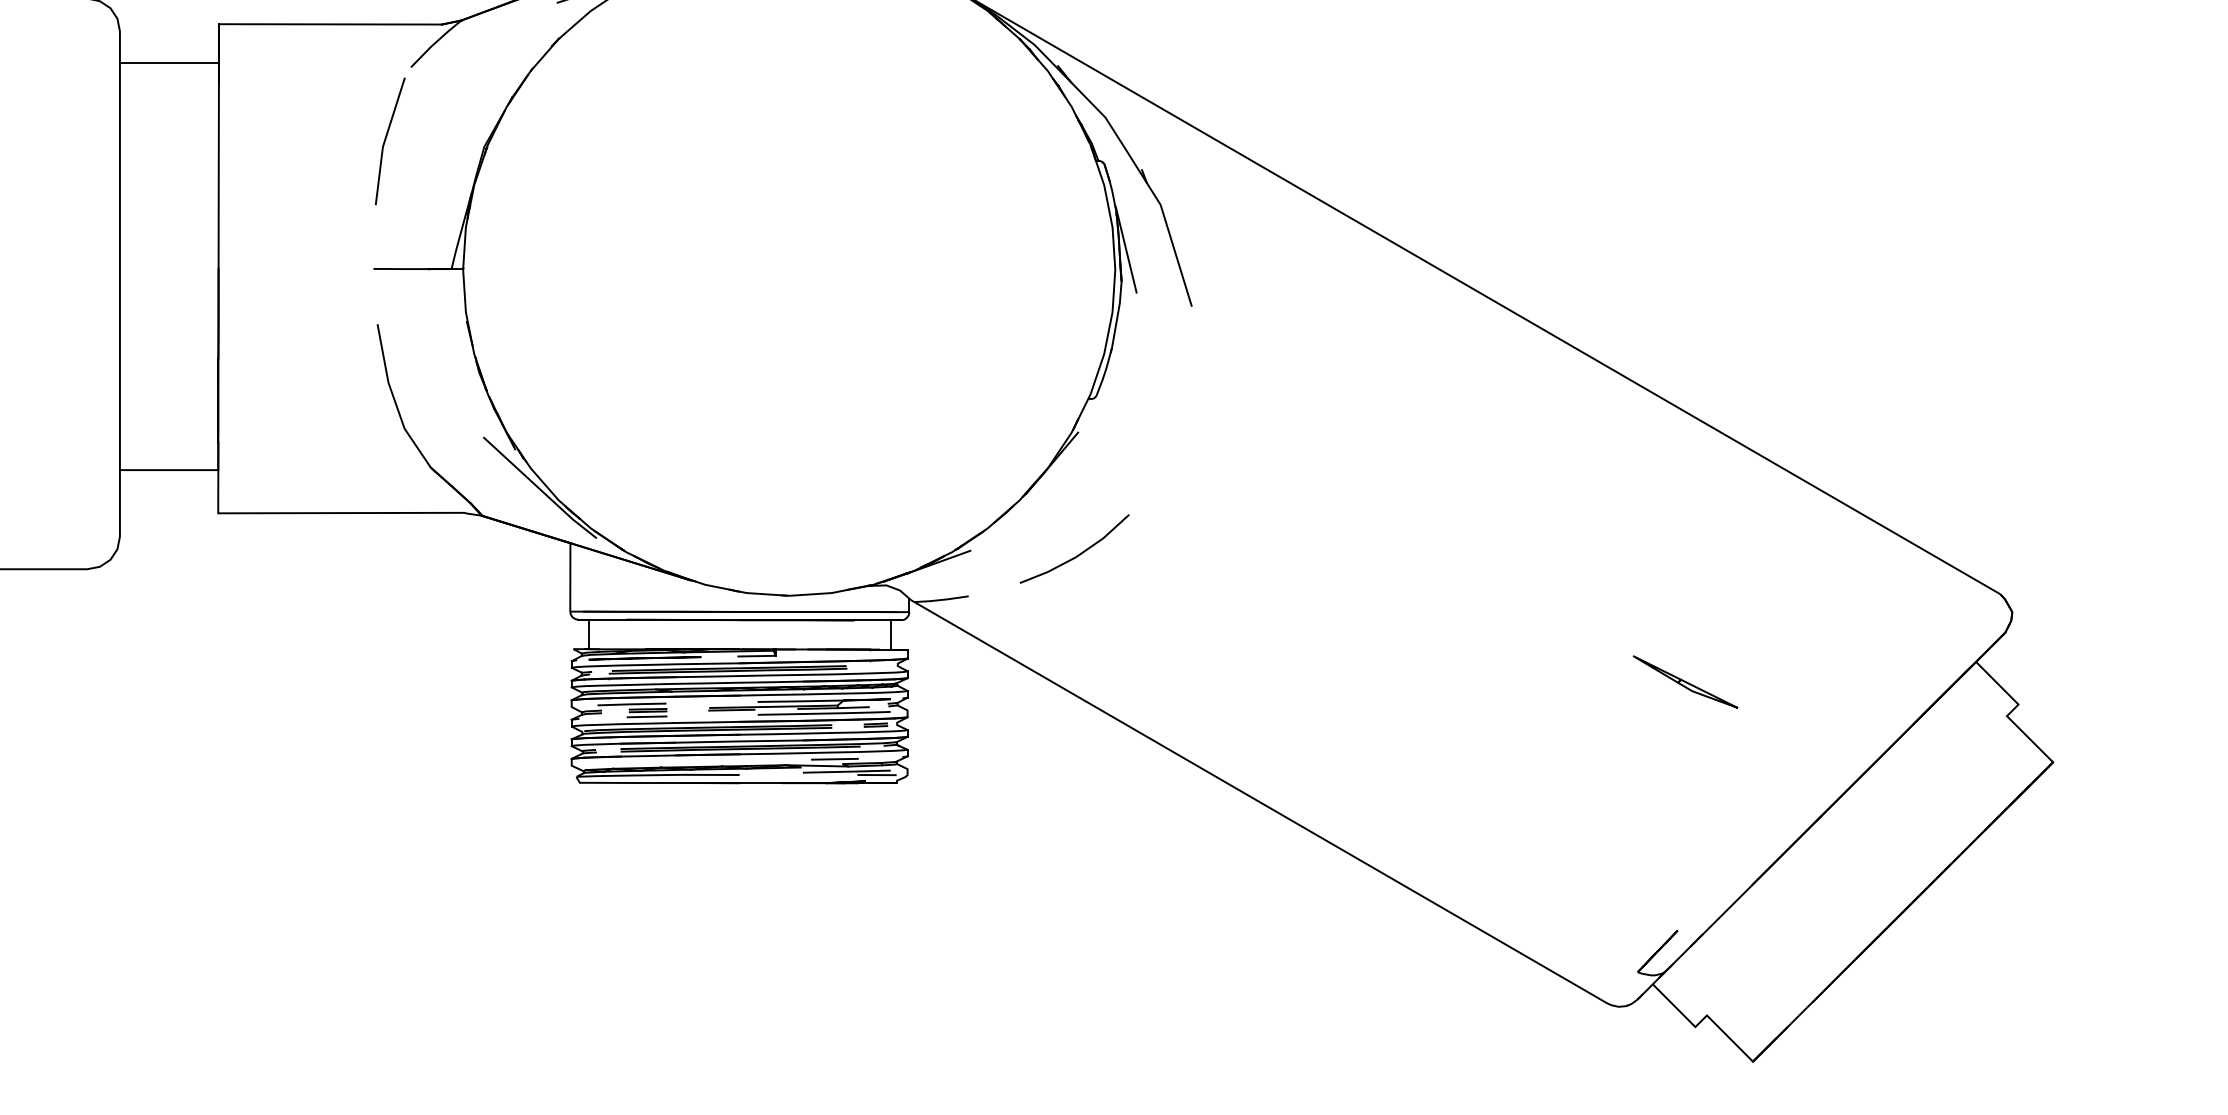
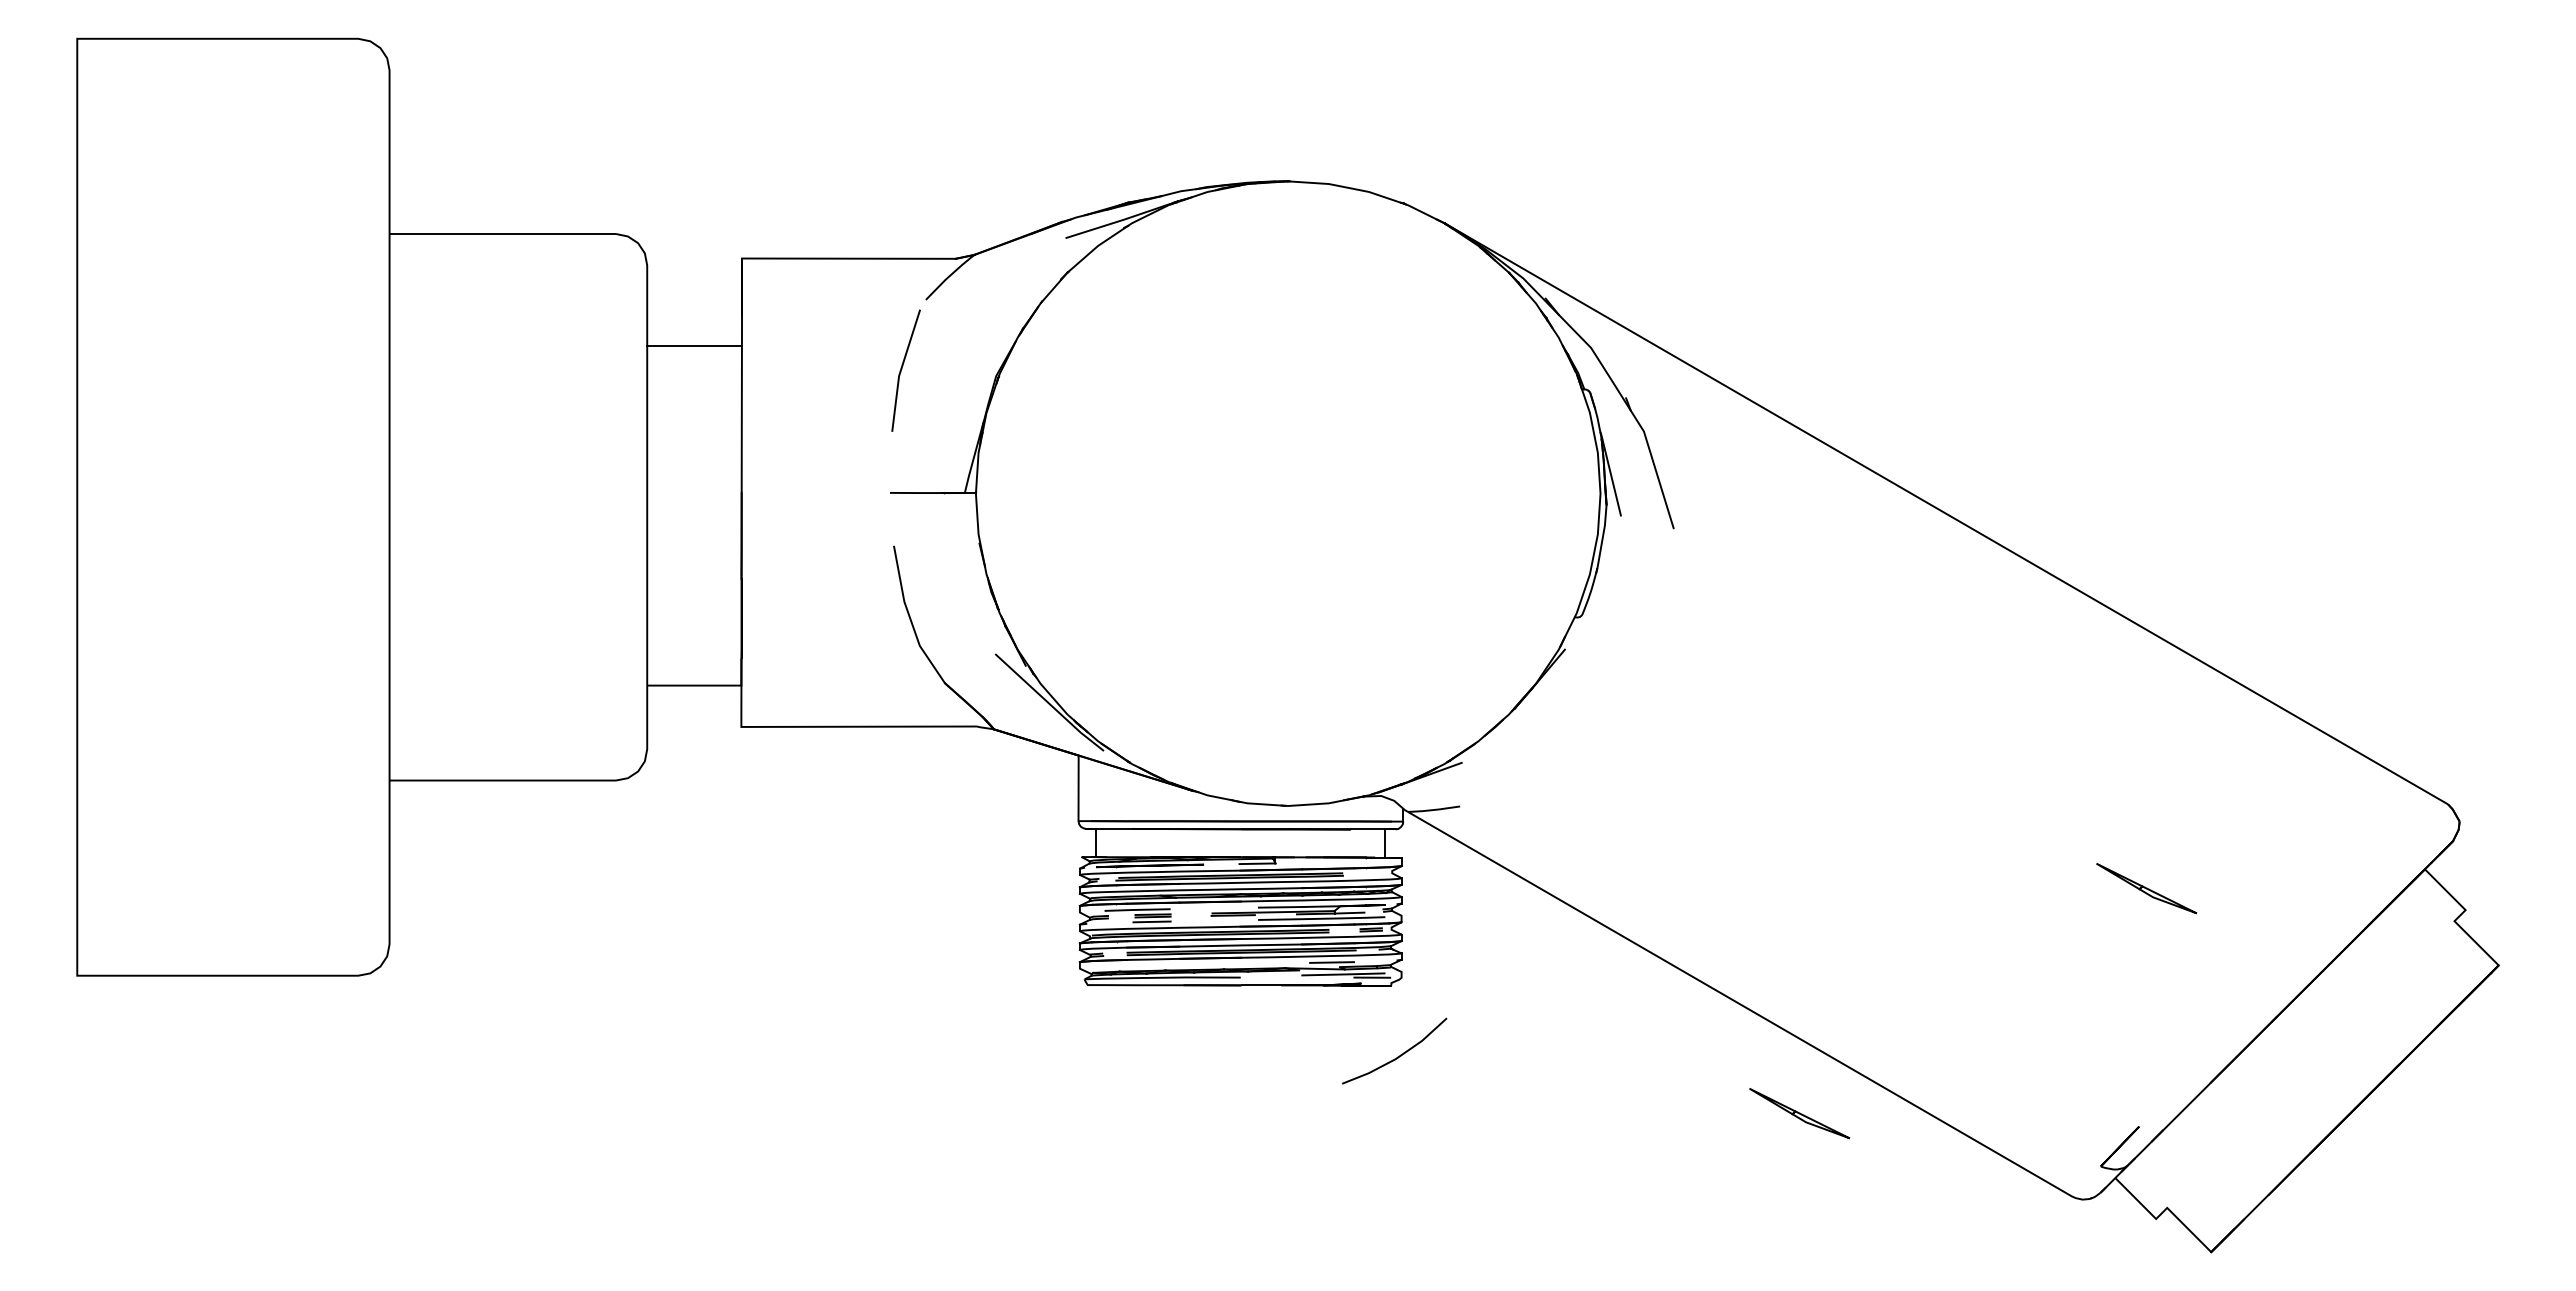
line: (169, 62) -> (694, 346), moved
line: (1077, 554) -> (1397, 1056), moved
part: (1323, 916) -> (1799, 1113), added

